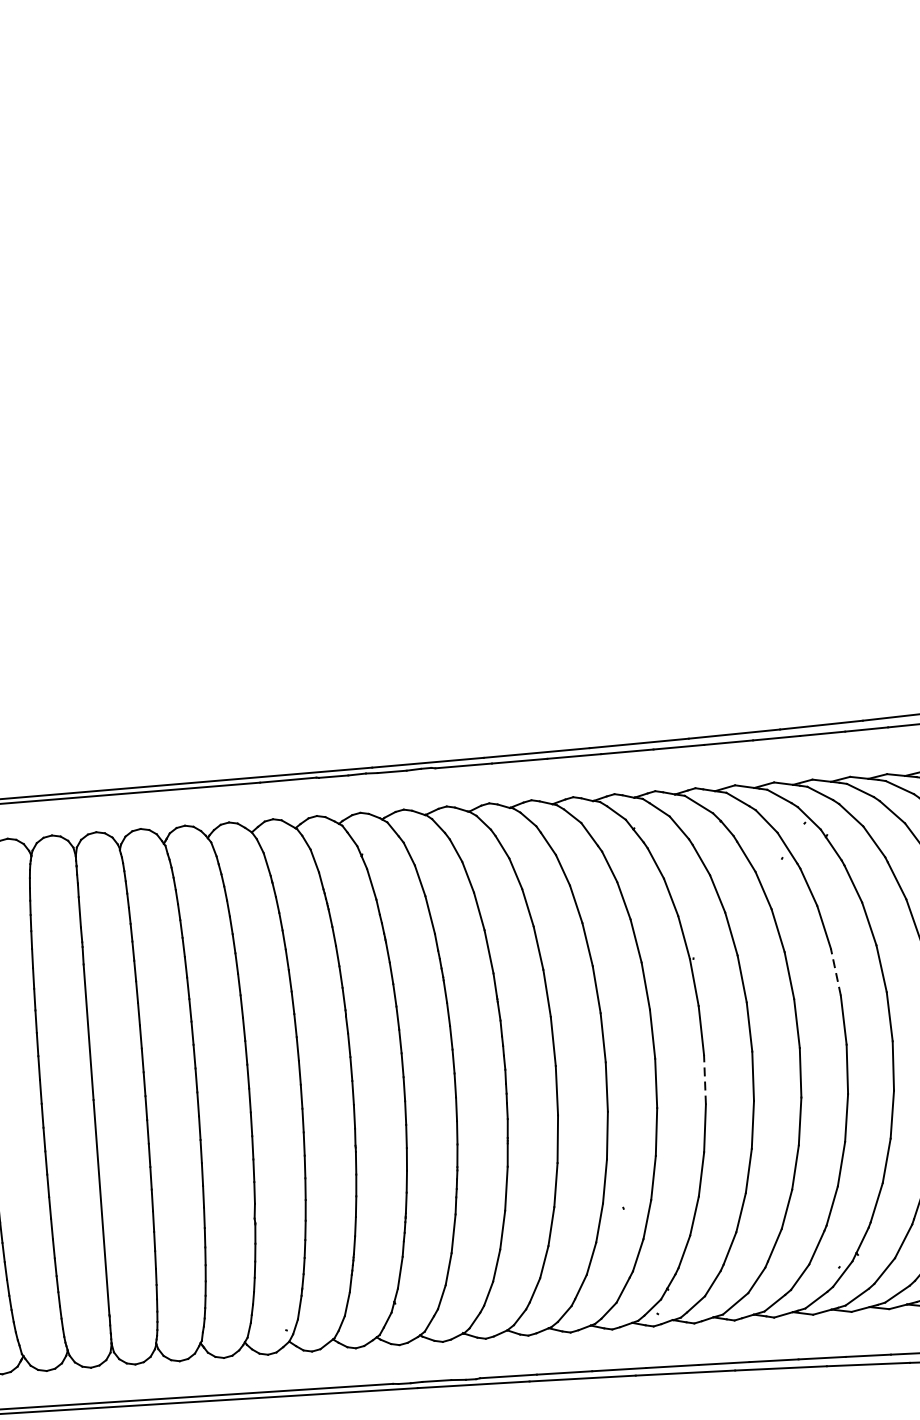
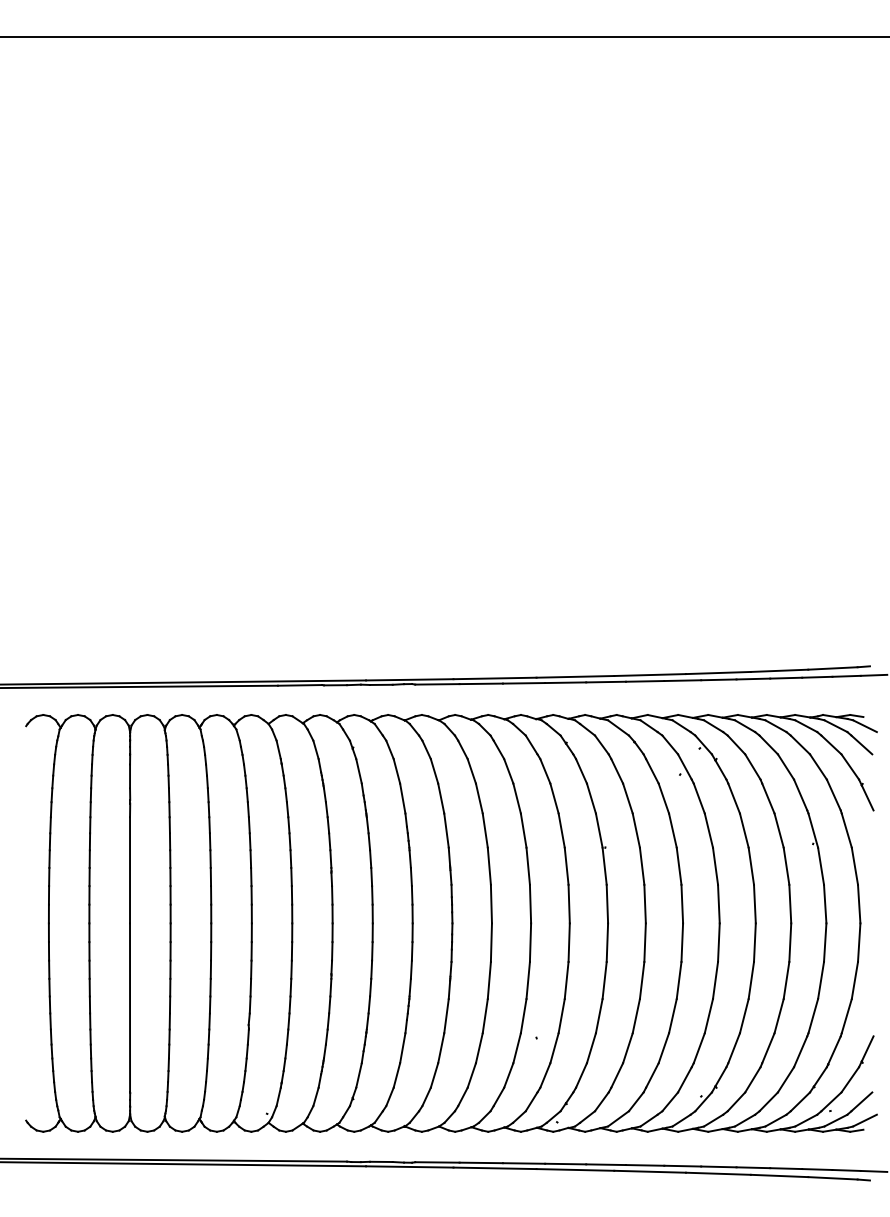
line: (835, 972) -> (715, 866), dashed -> solid
line: (705, 1079) -> (607, 942), dashed -> solid

